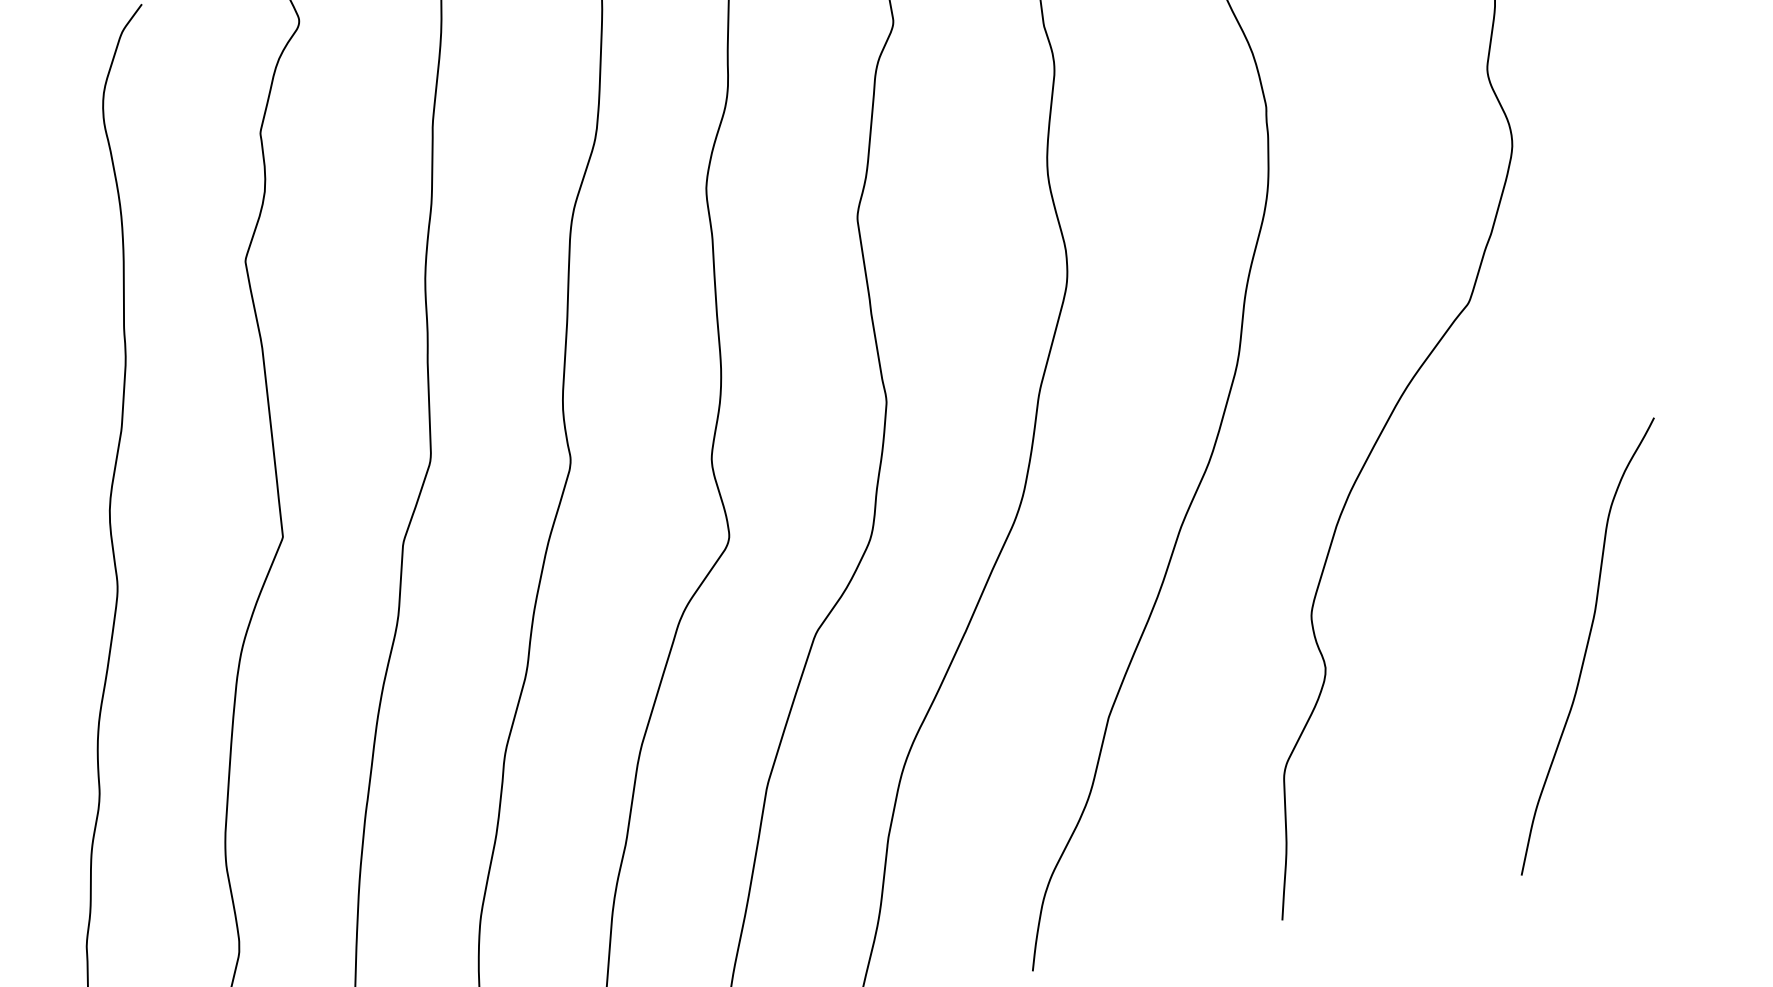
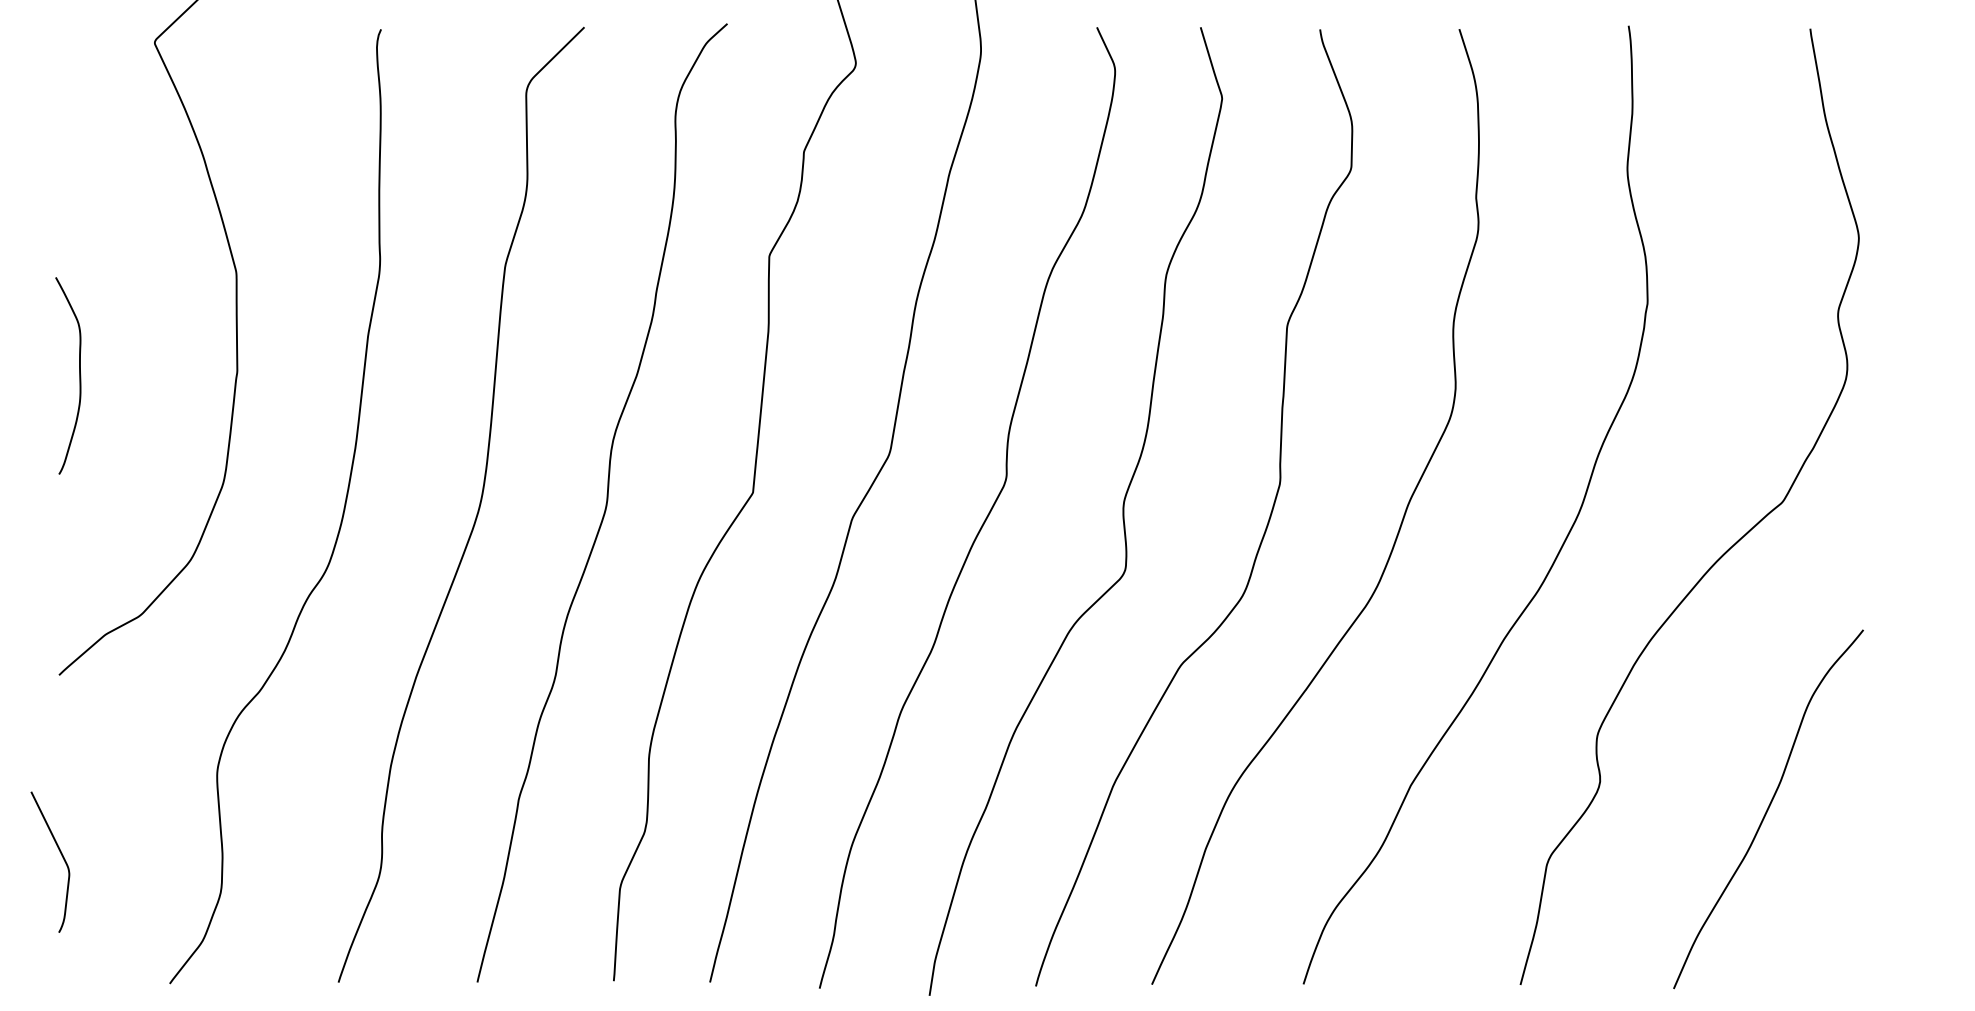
curve: (1587, 646) -> (1768, 809), moved

